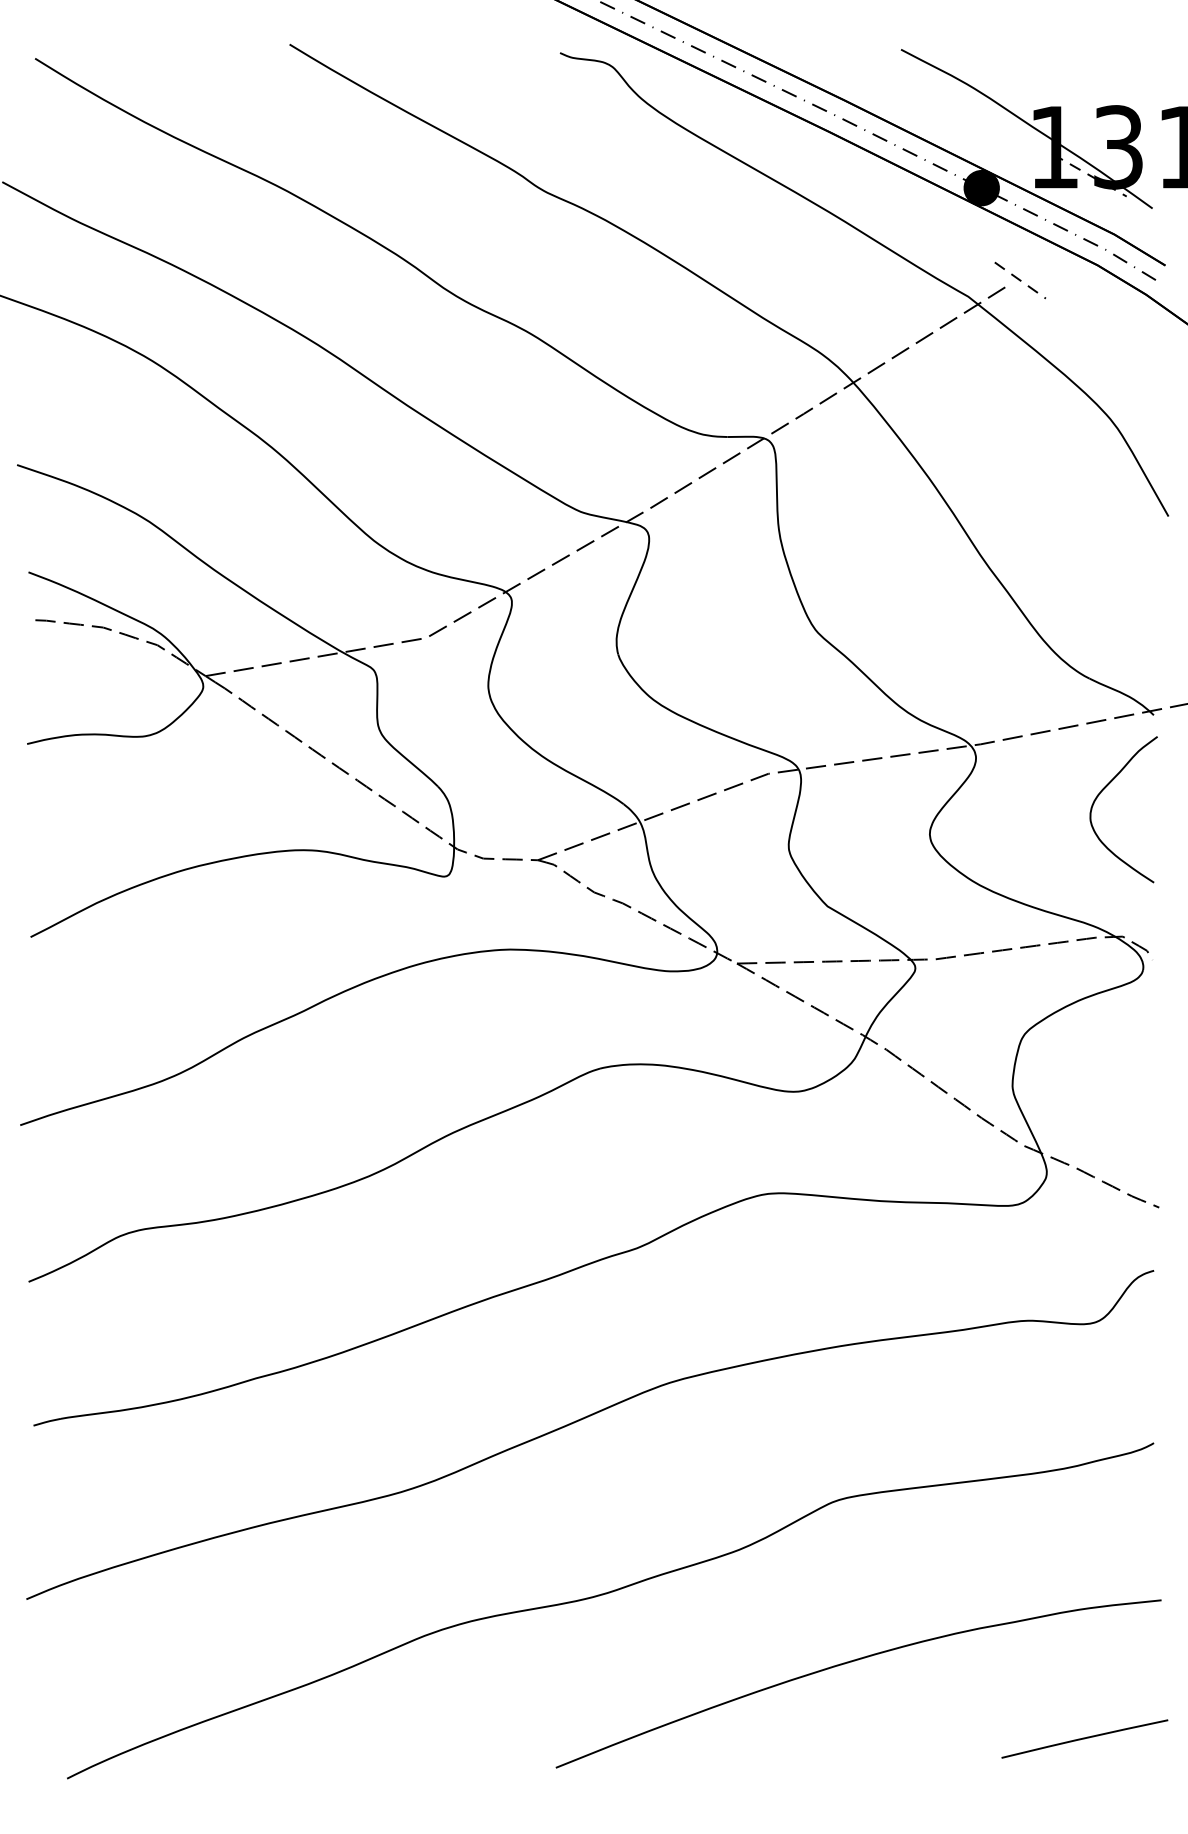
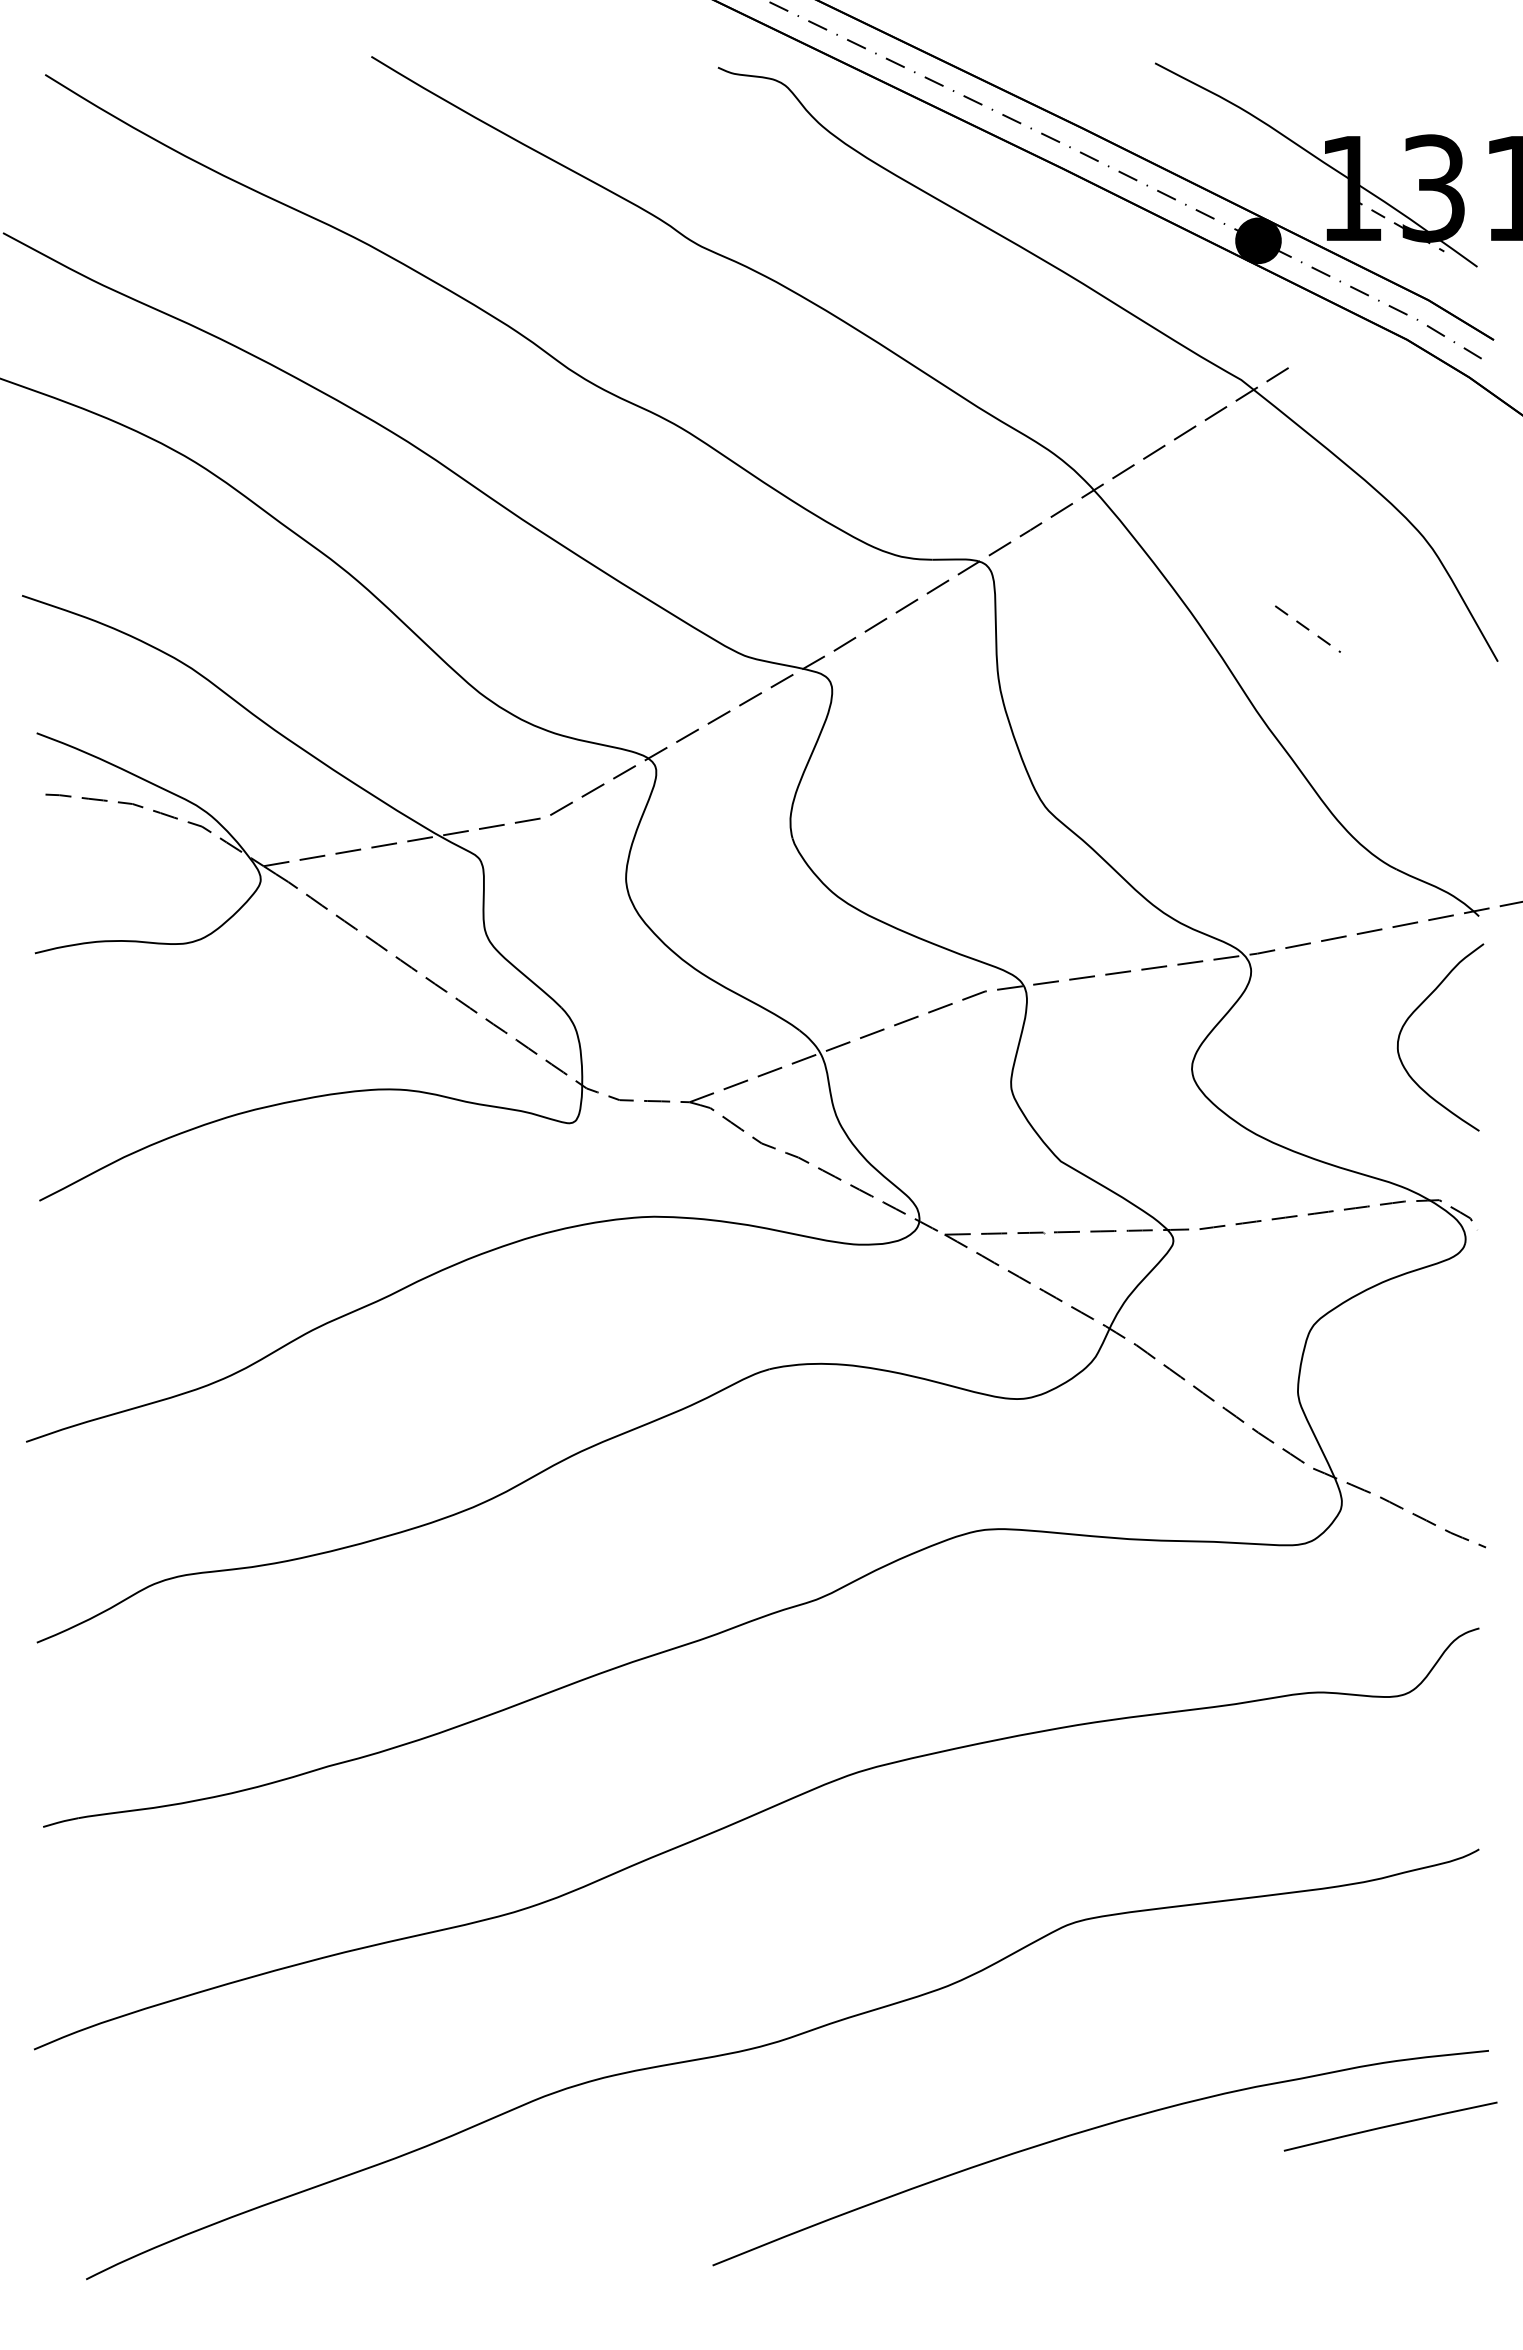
line: (1019, 279) -> (1307, 628), moved
line: (1084, 1738) -> (1390, 2126), moved

